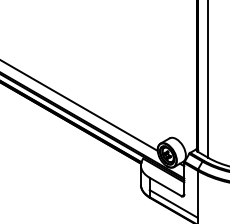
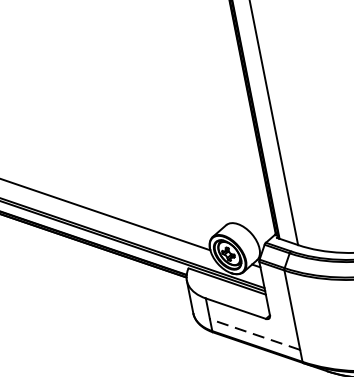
line: (173, 203) -> (254, 333), solid -> dashed

